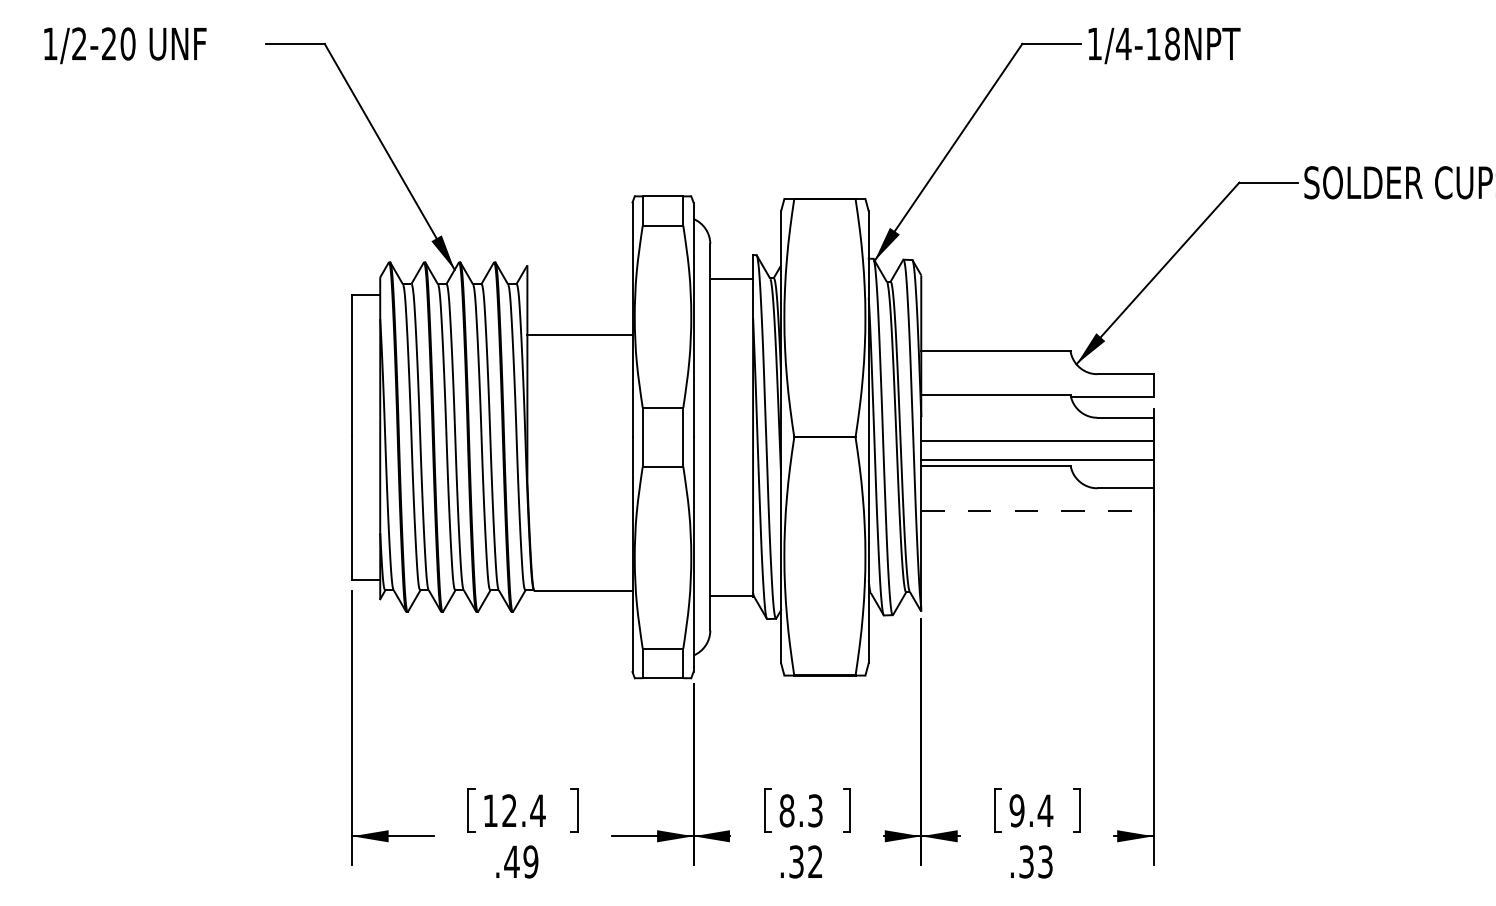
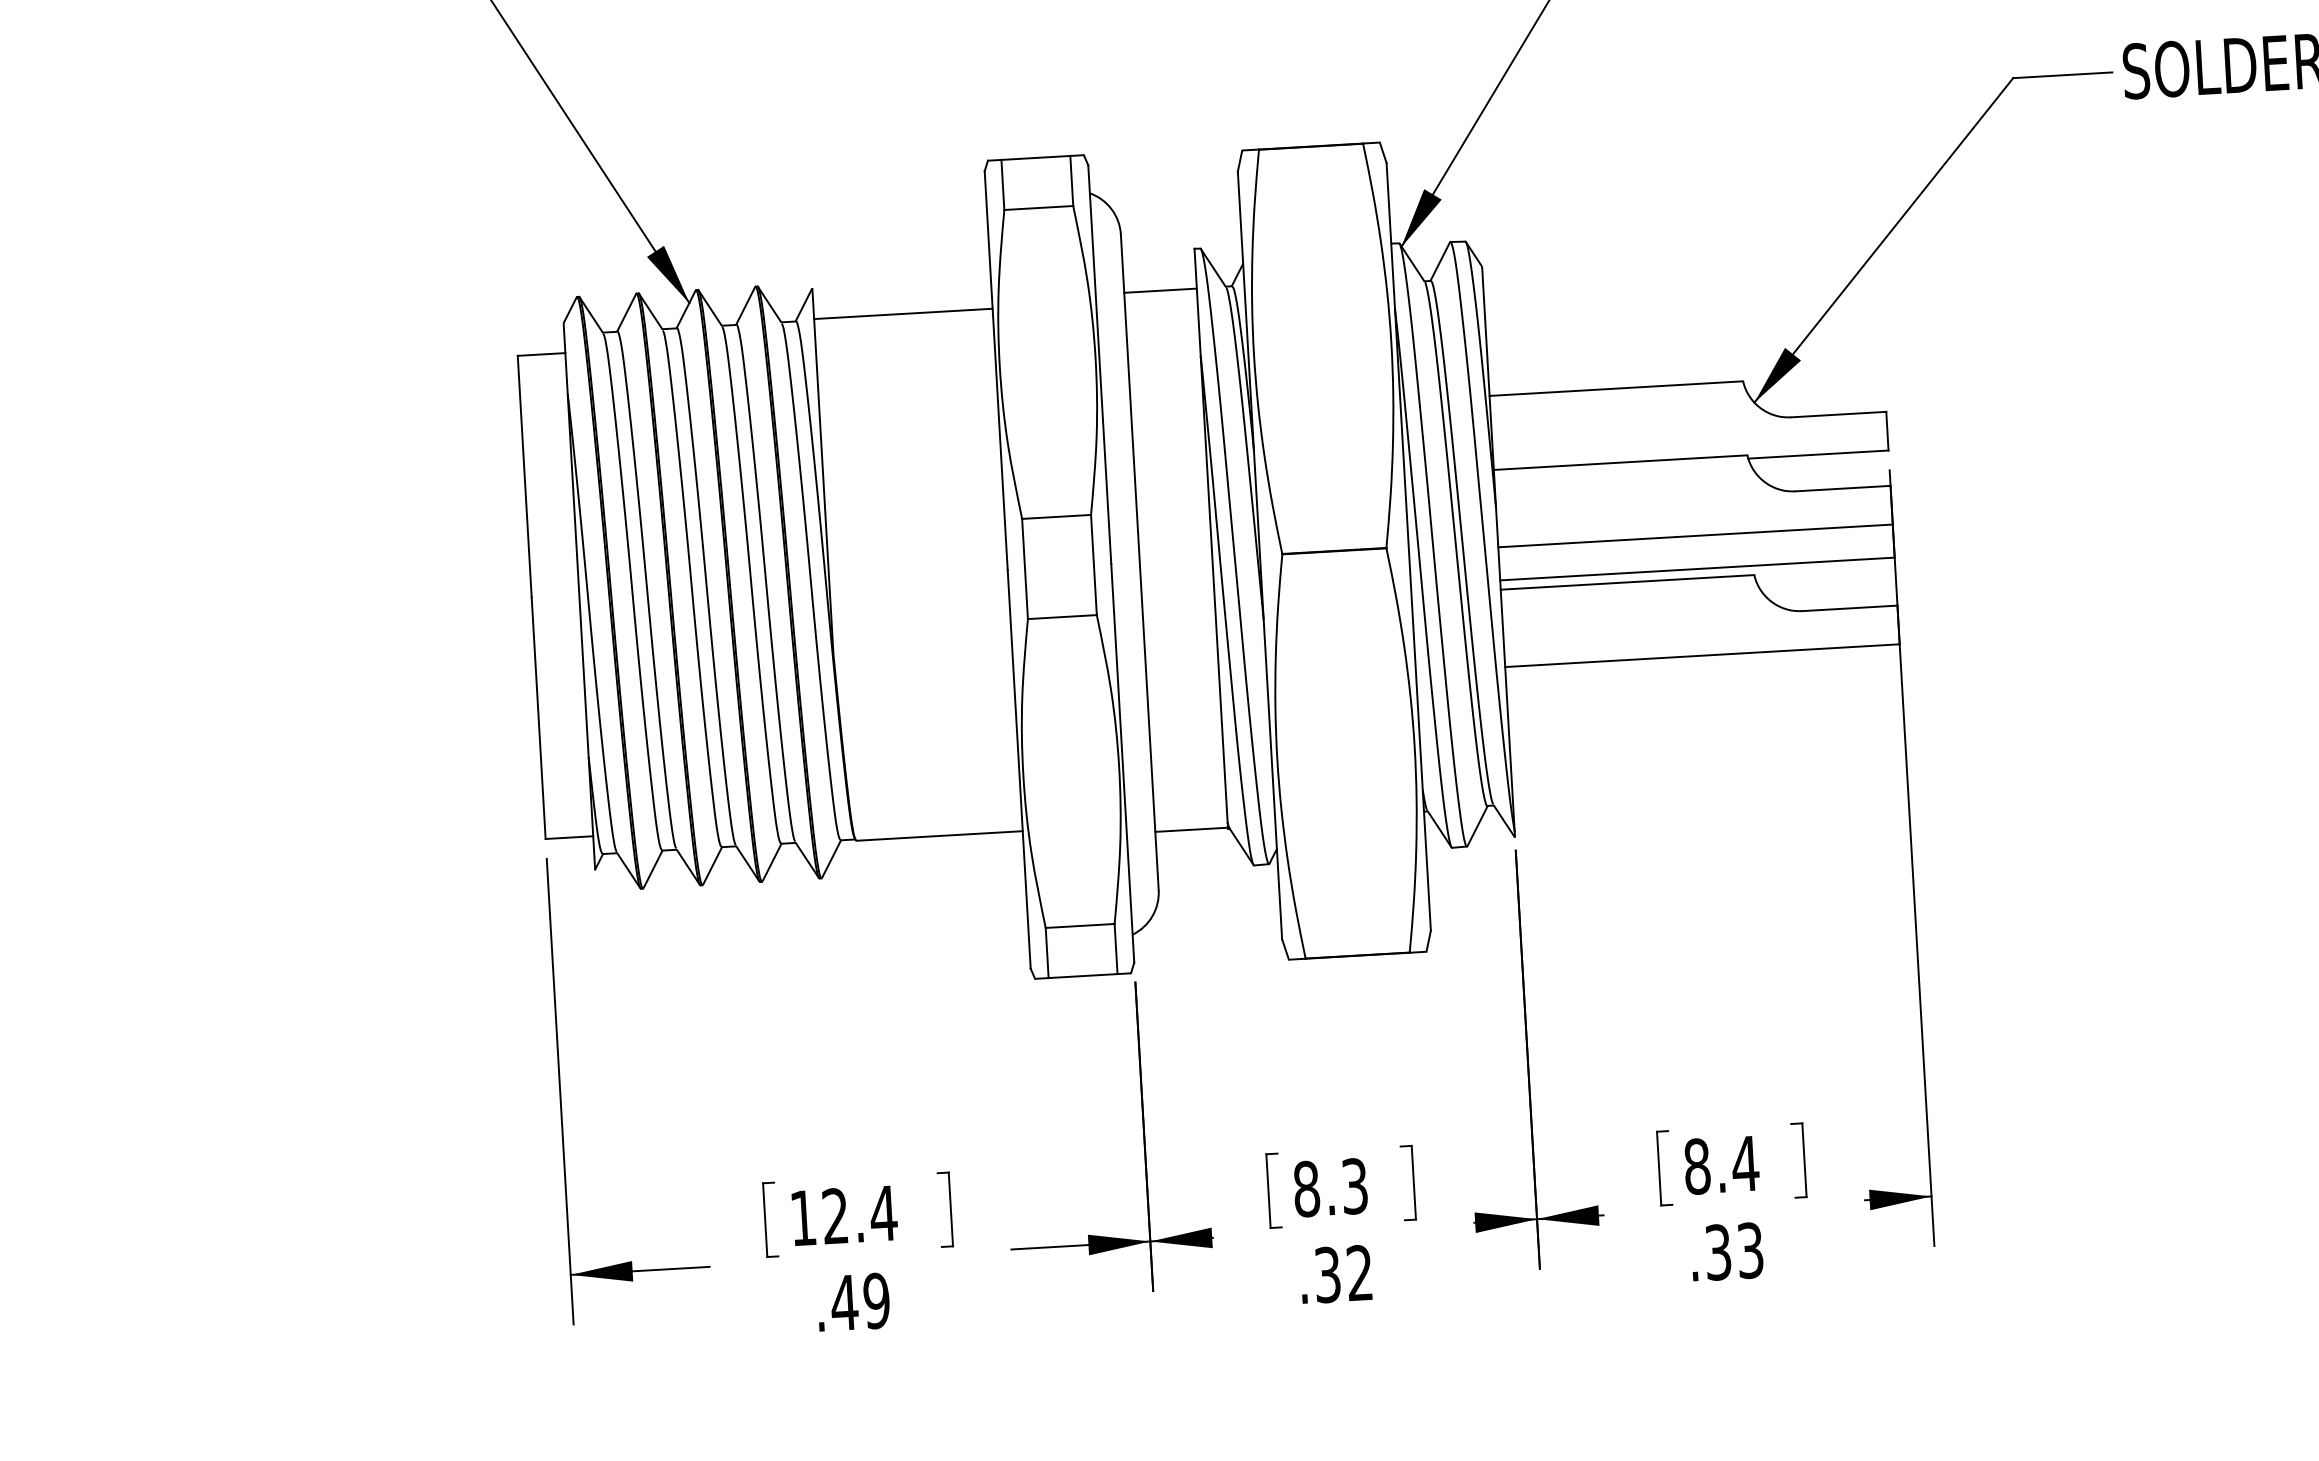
line: (579, 335) -> (902, 314), moved
line: (1037, 511) -> (1702, 656), dashed -> solid
text: (1016, 810) -> (1696, 1166), 9.4 -> 8.4

